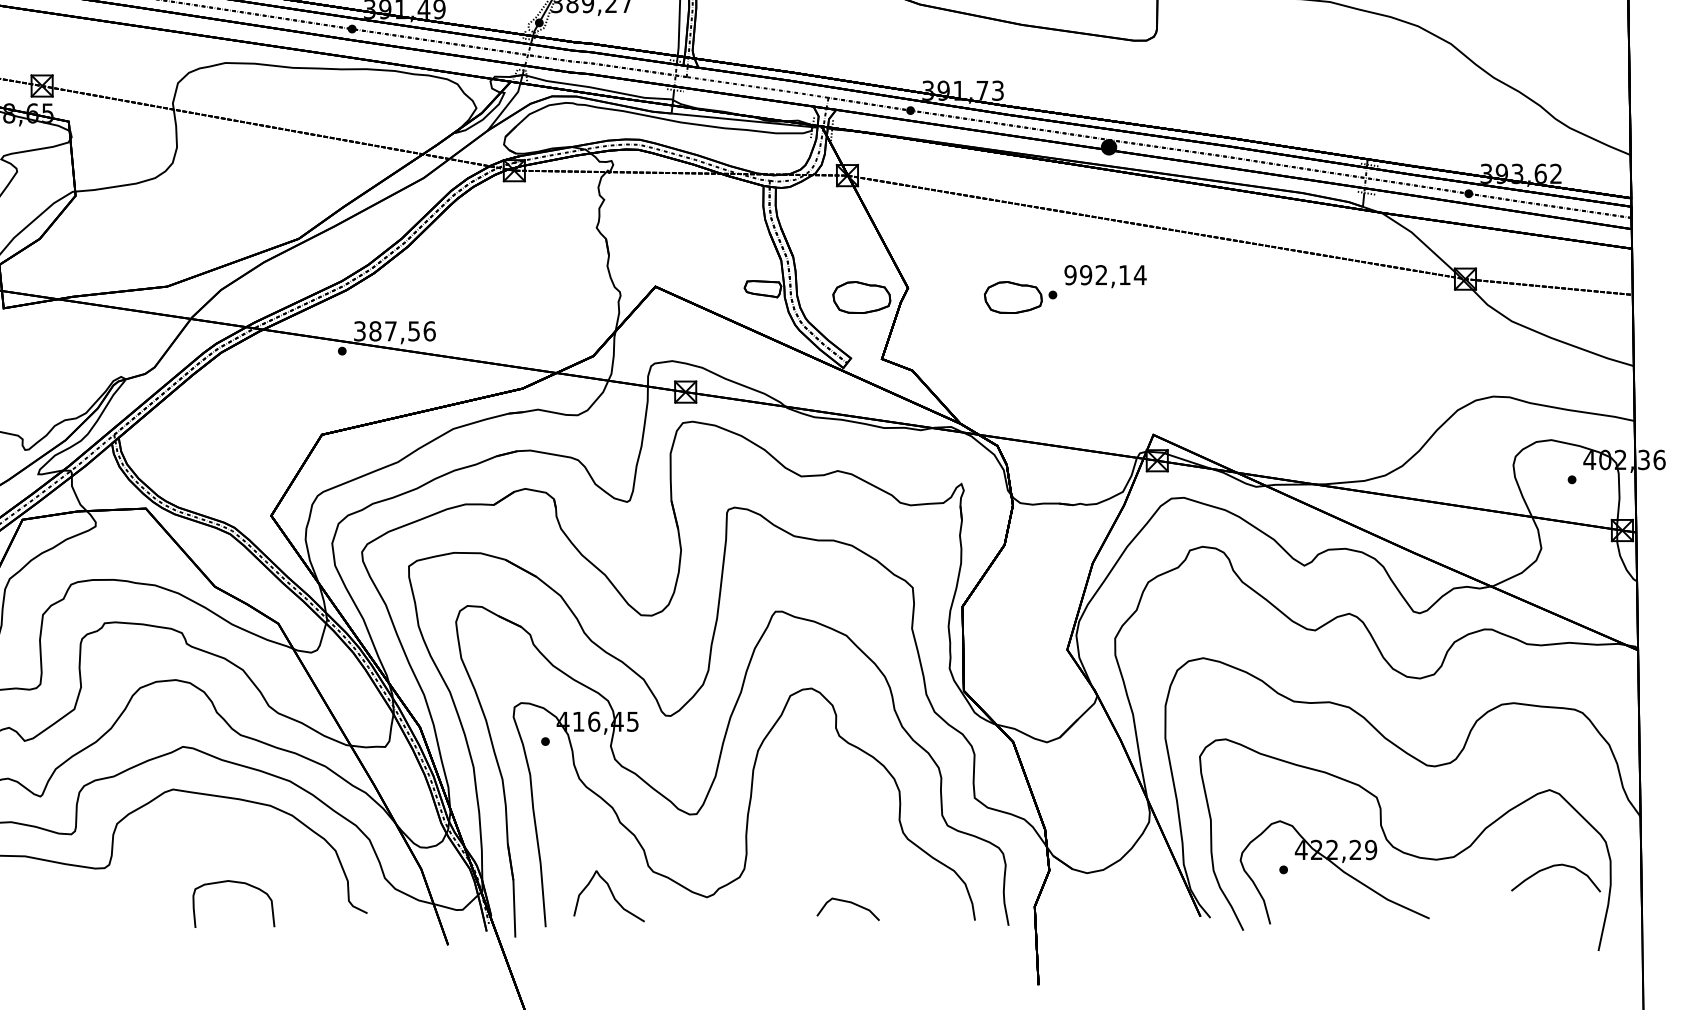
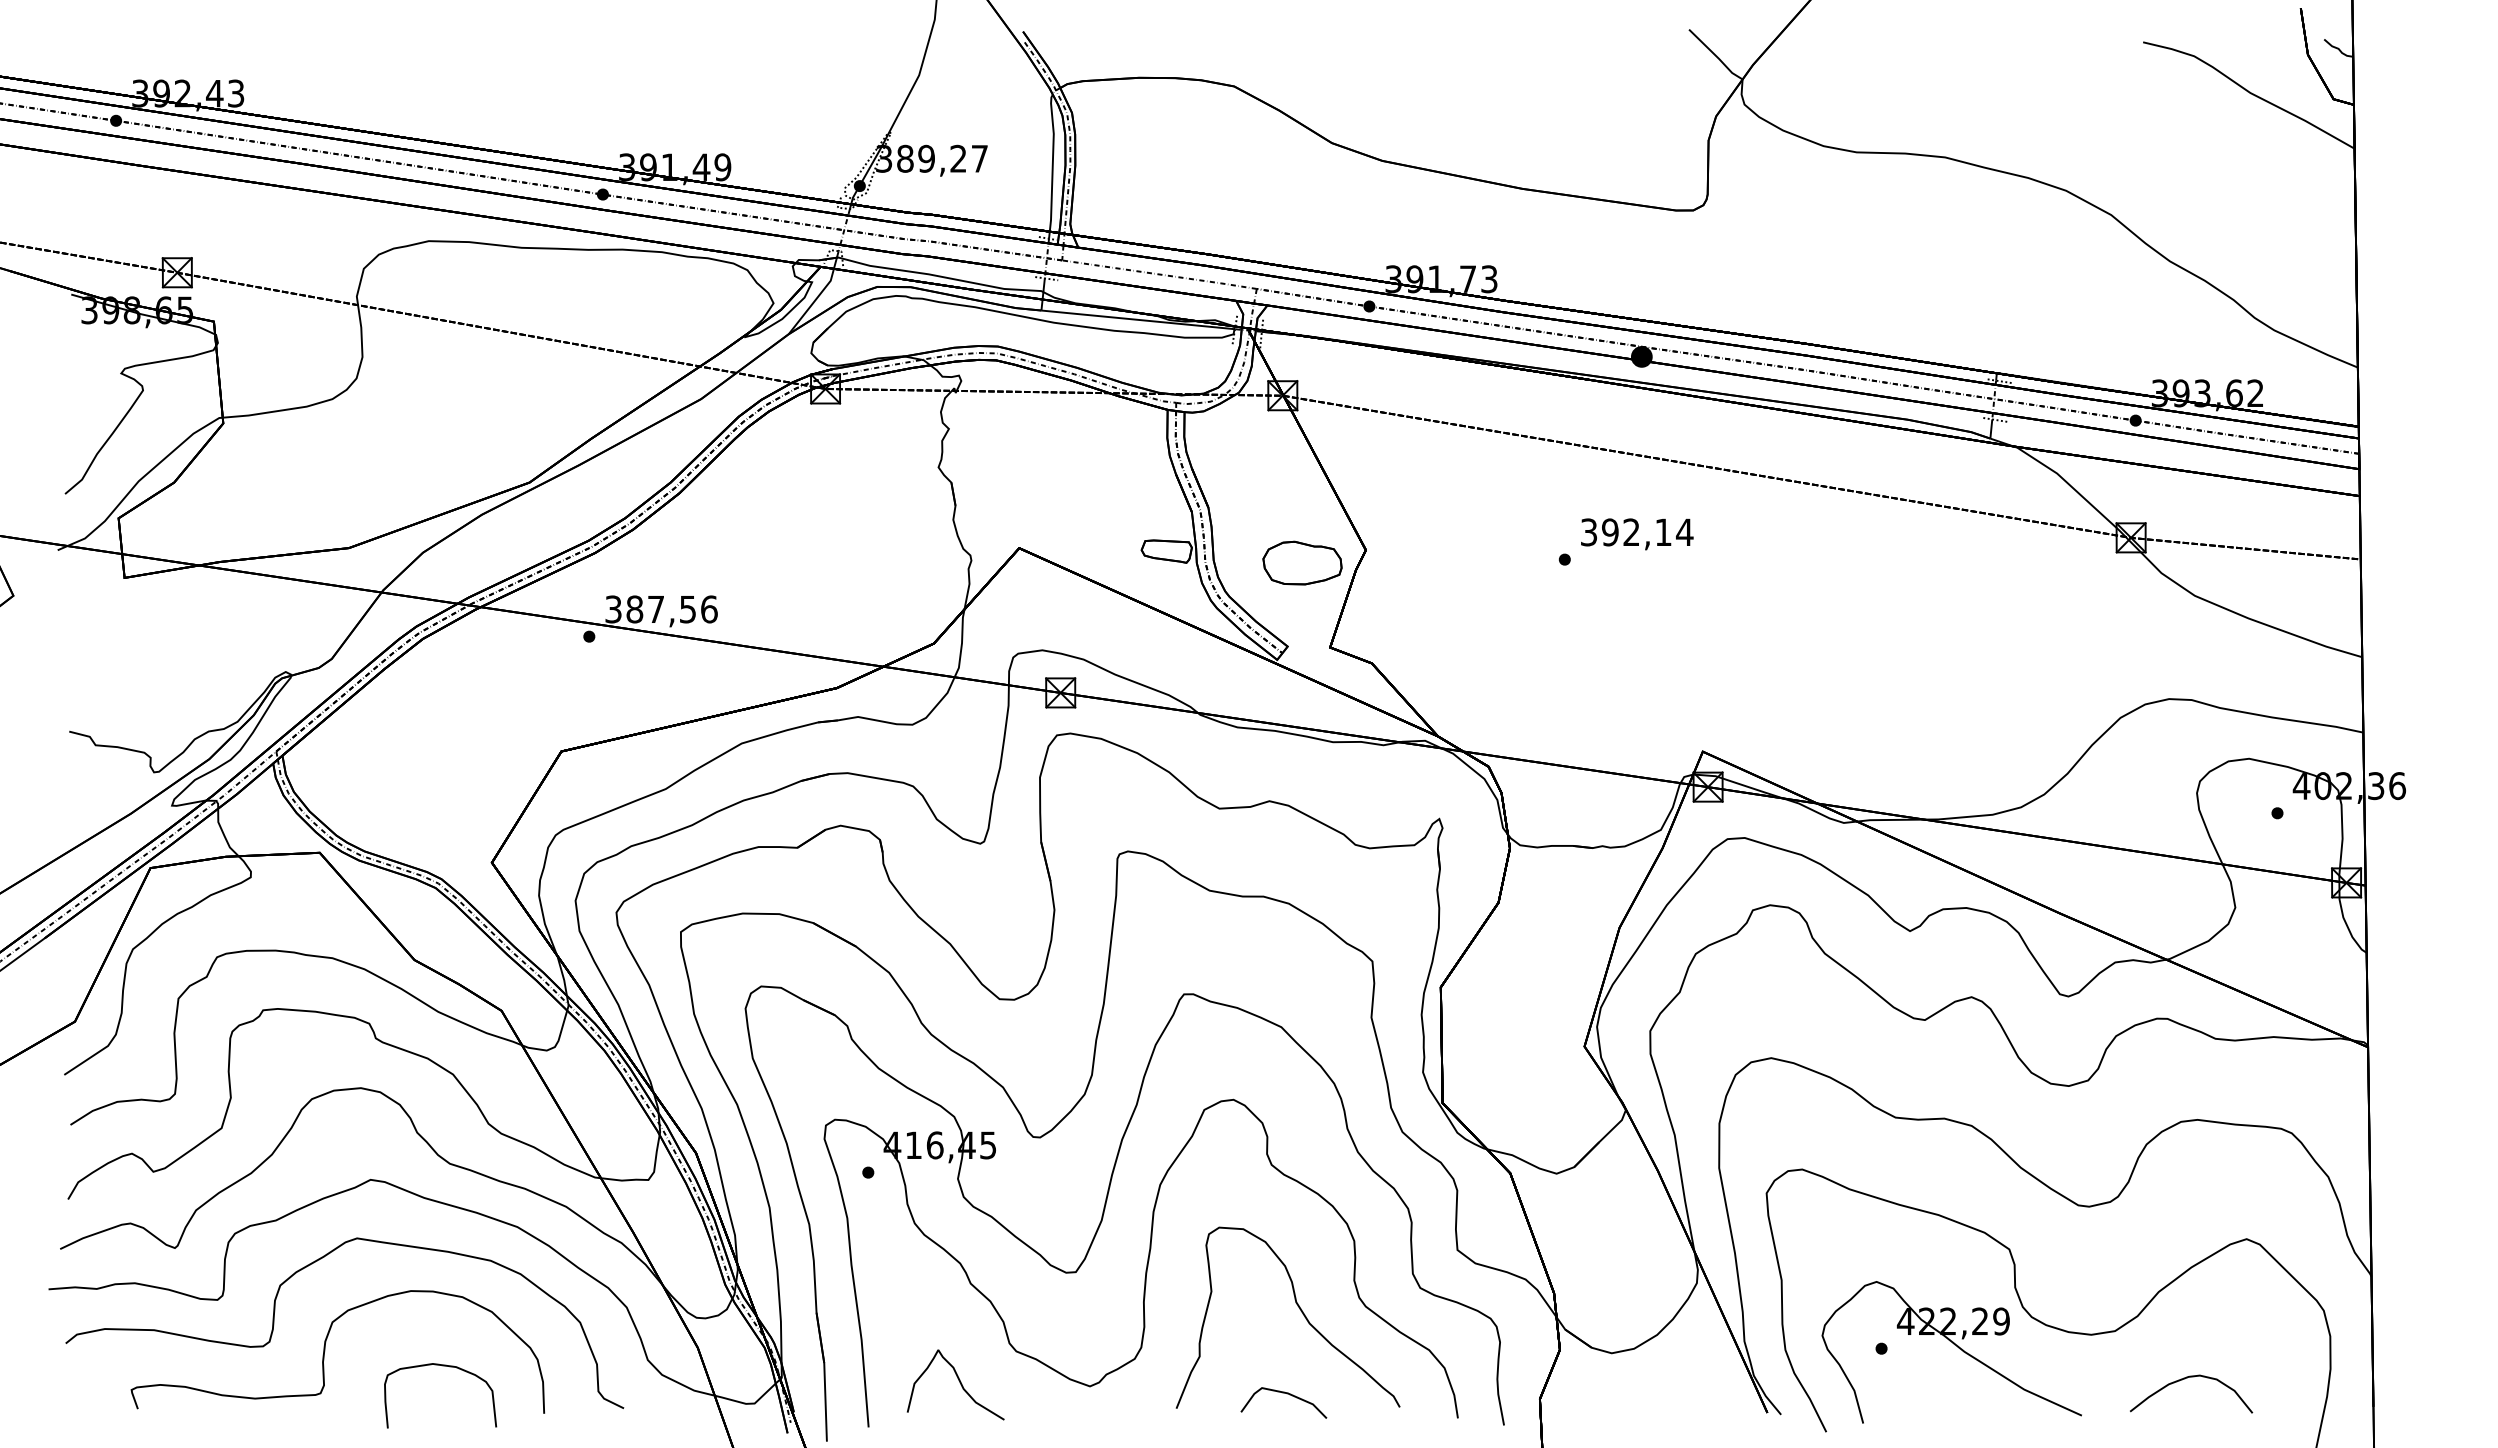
text: (1070, 275) -> (1588, 532), 992,14 -> 392,14
part: (1013, 297) -> (1510, 562), removed
curve: (859, 841) -> (1299, 1309), added
curve: (1553, 866) -> (2187, 1378), moved
curve: (150, 871) -> (325, 1351), added

